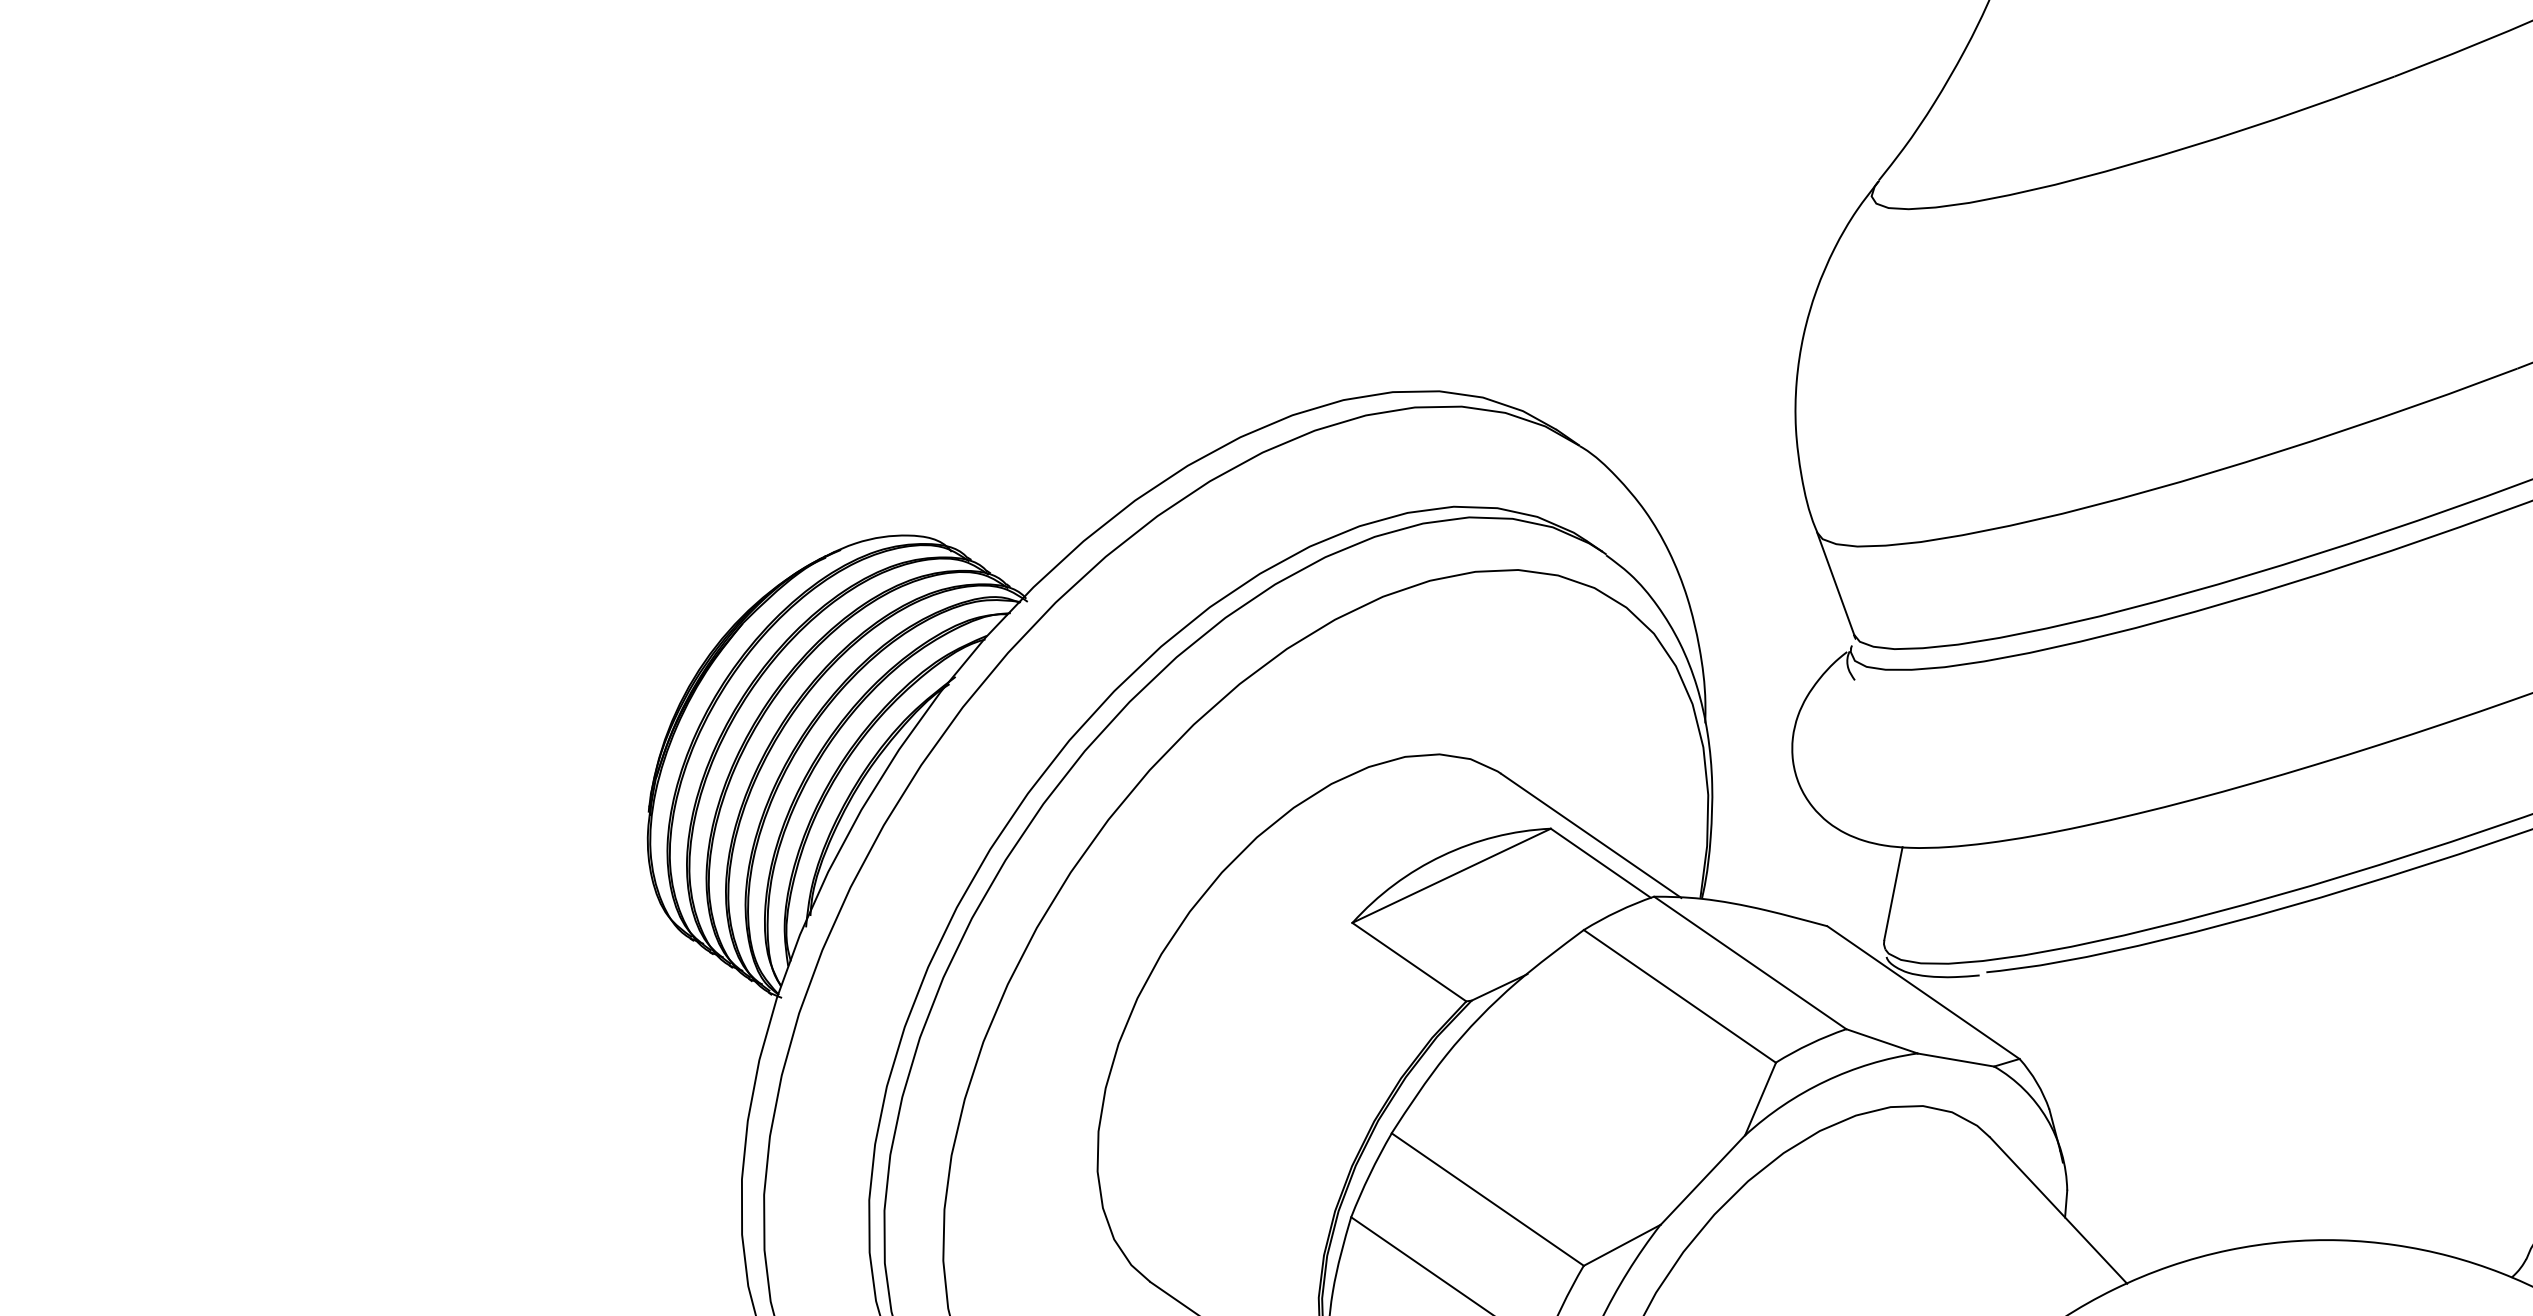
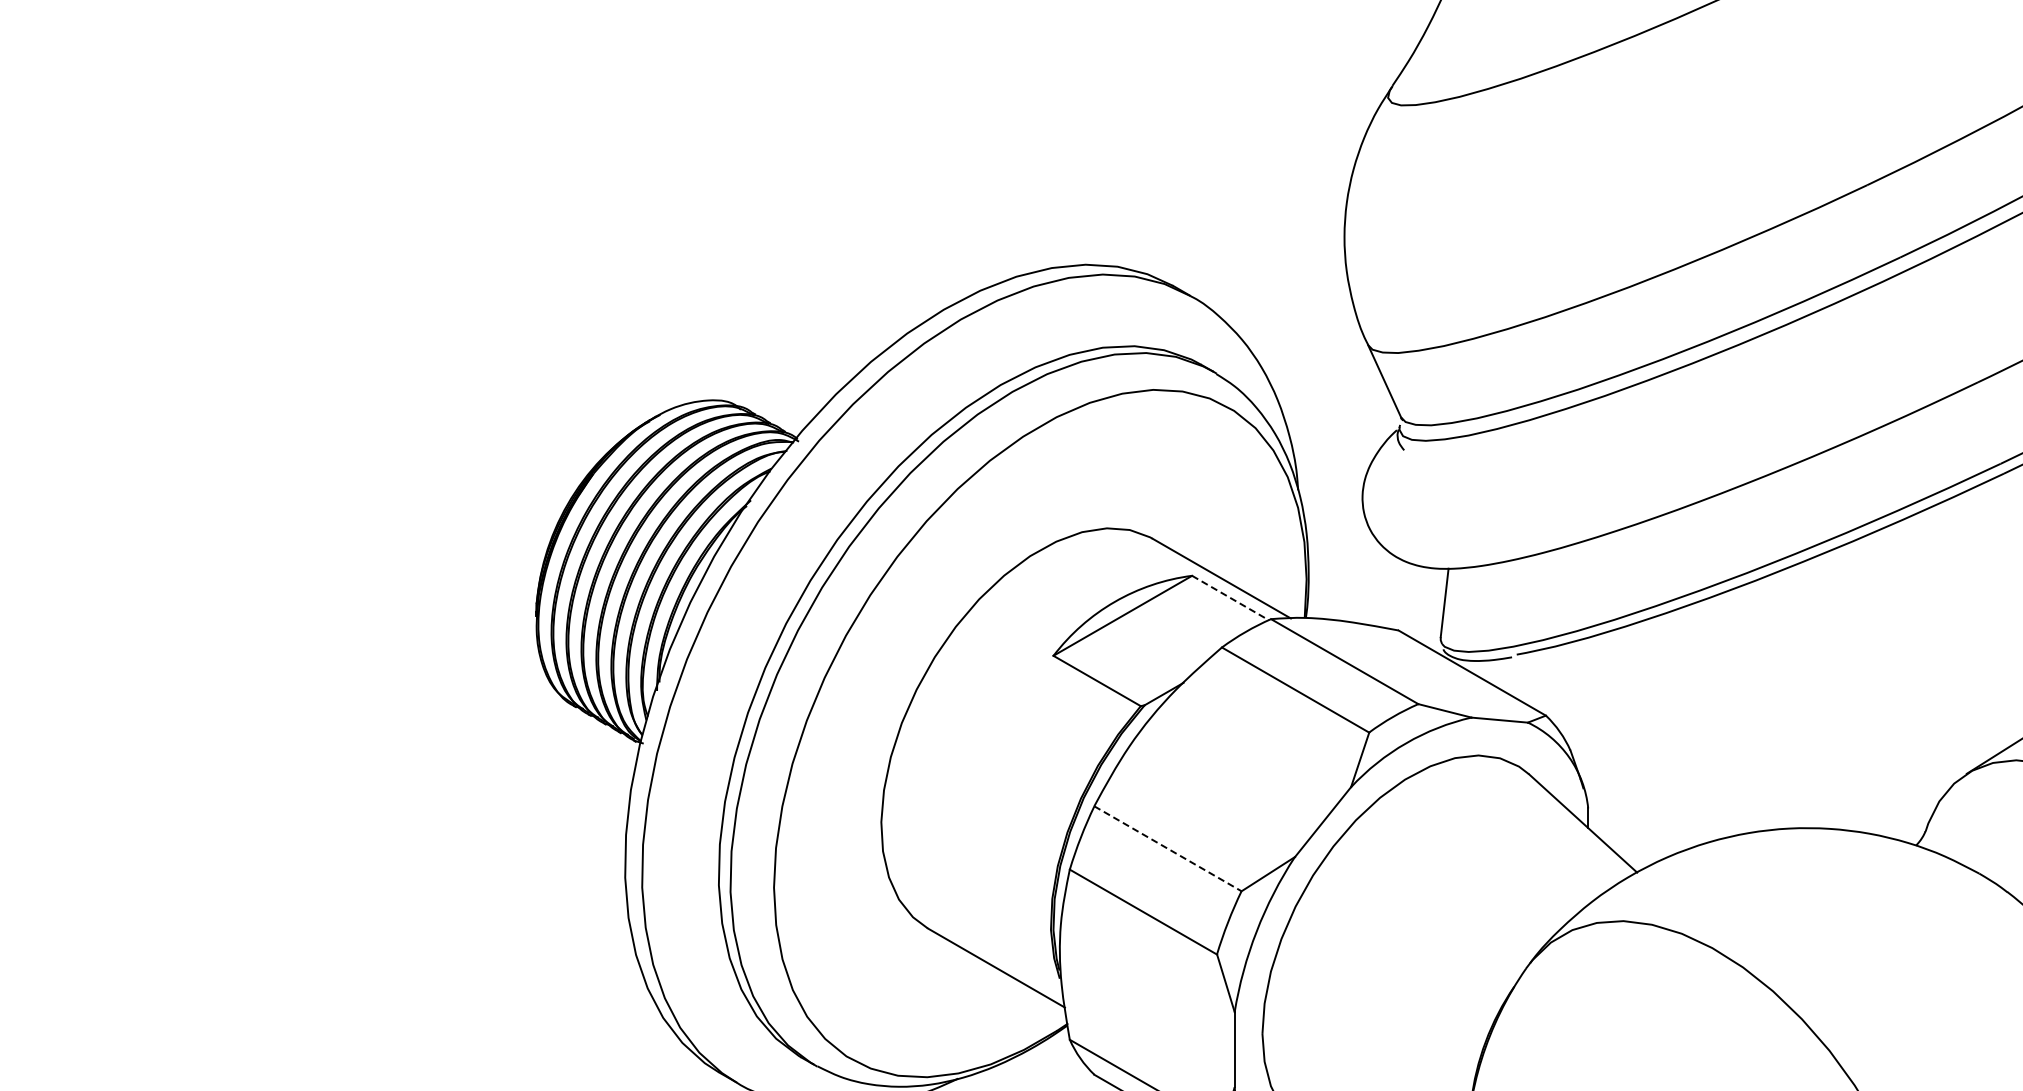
line: (1600, 863) -> (1230, 598), solid -> dashed
line: (1488, 1200) -> (1168, 849), solid -> dashed

